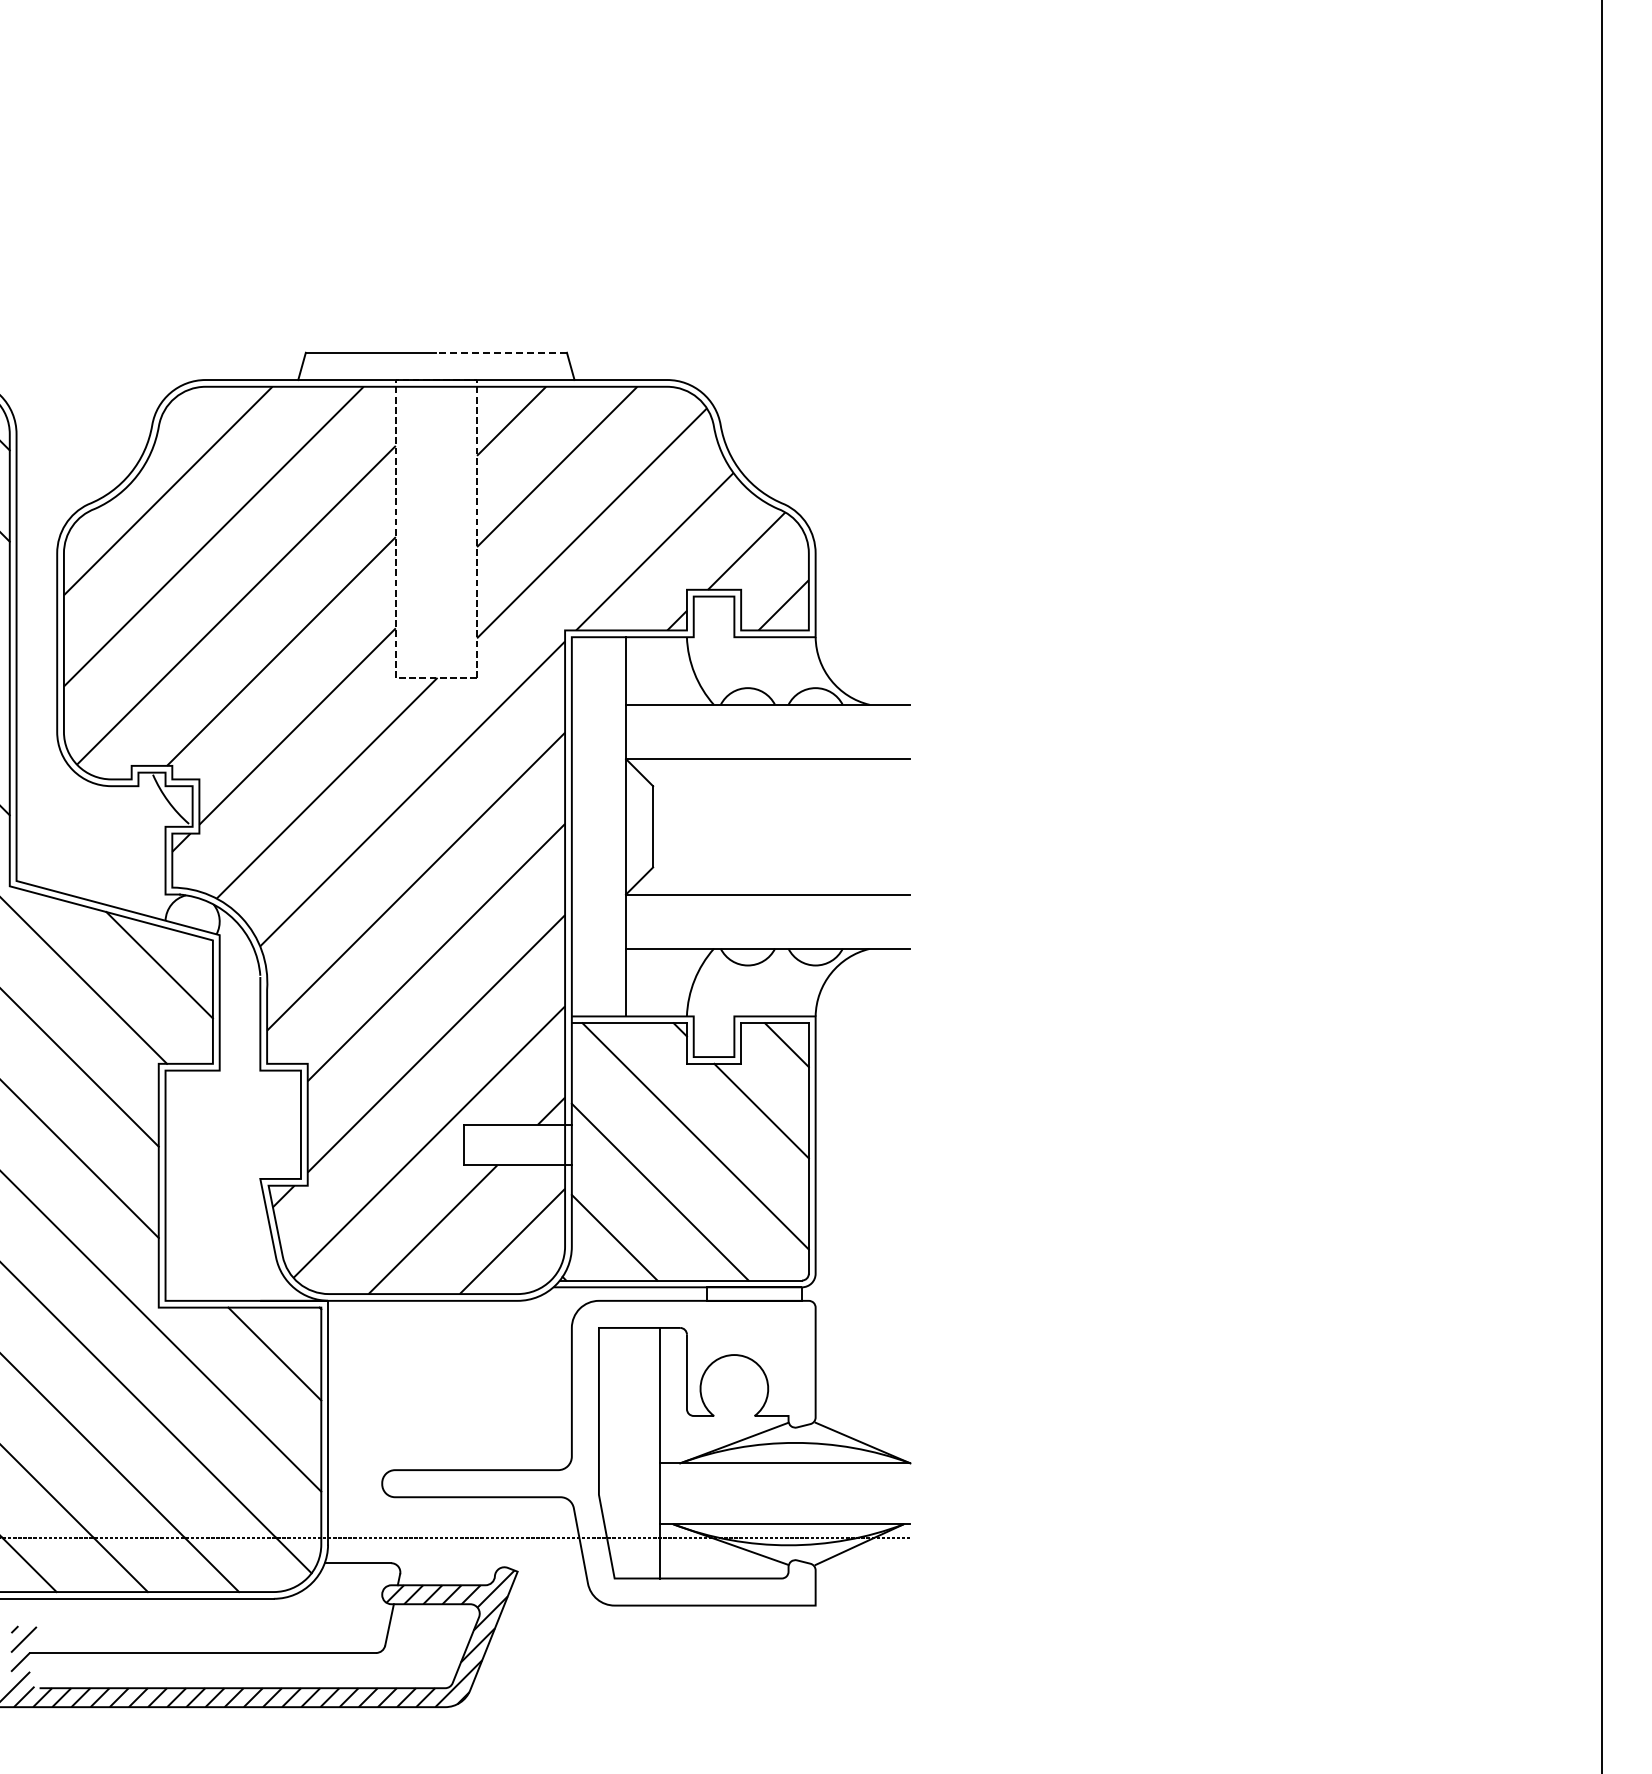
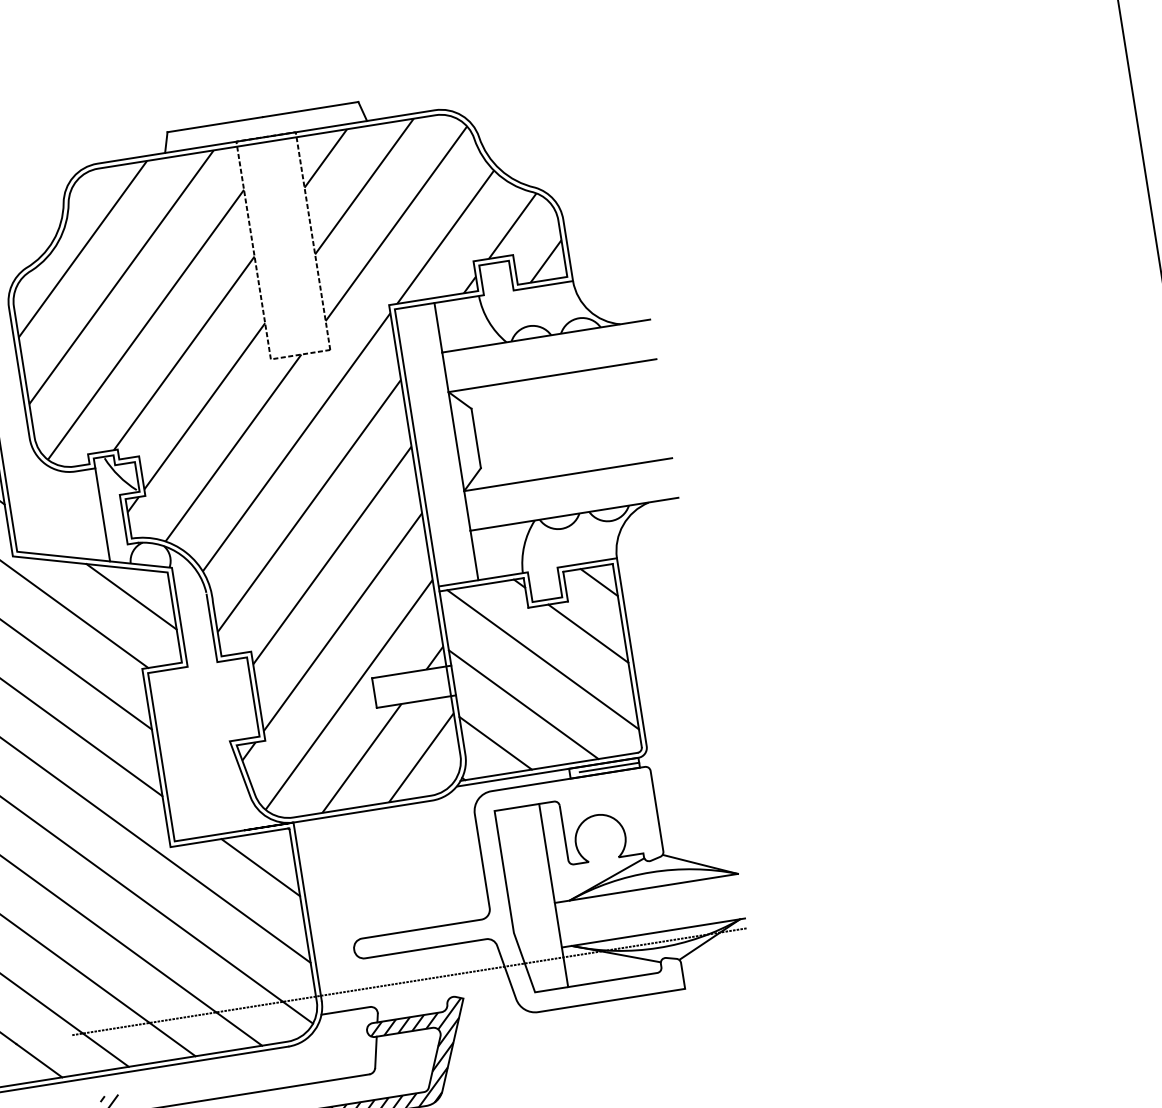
line: (501, 352) -> (310, 109), dashed -> solid
line: (138, 849) -> (102, 514), added
line: (761, 1294) -> (609, 767), added

